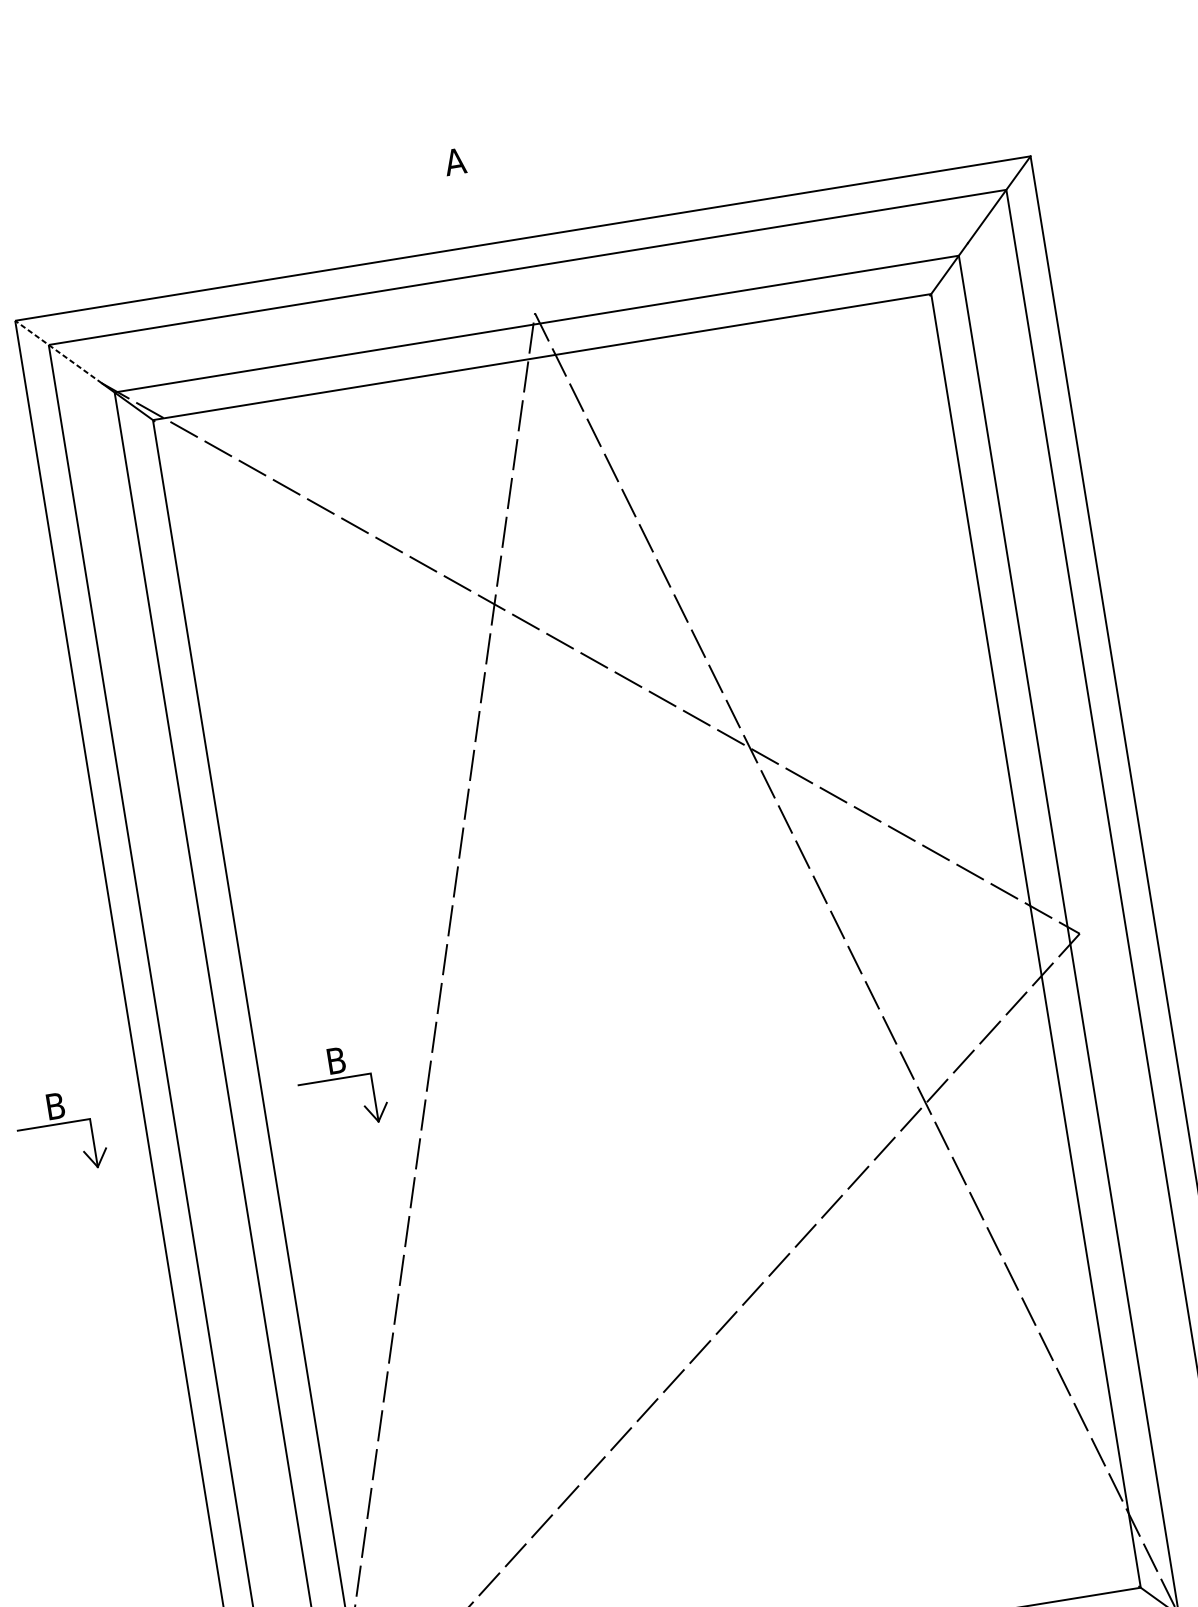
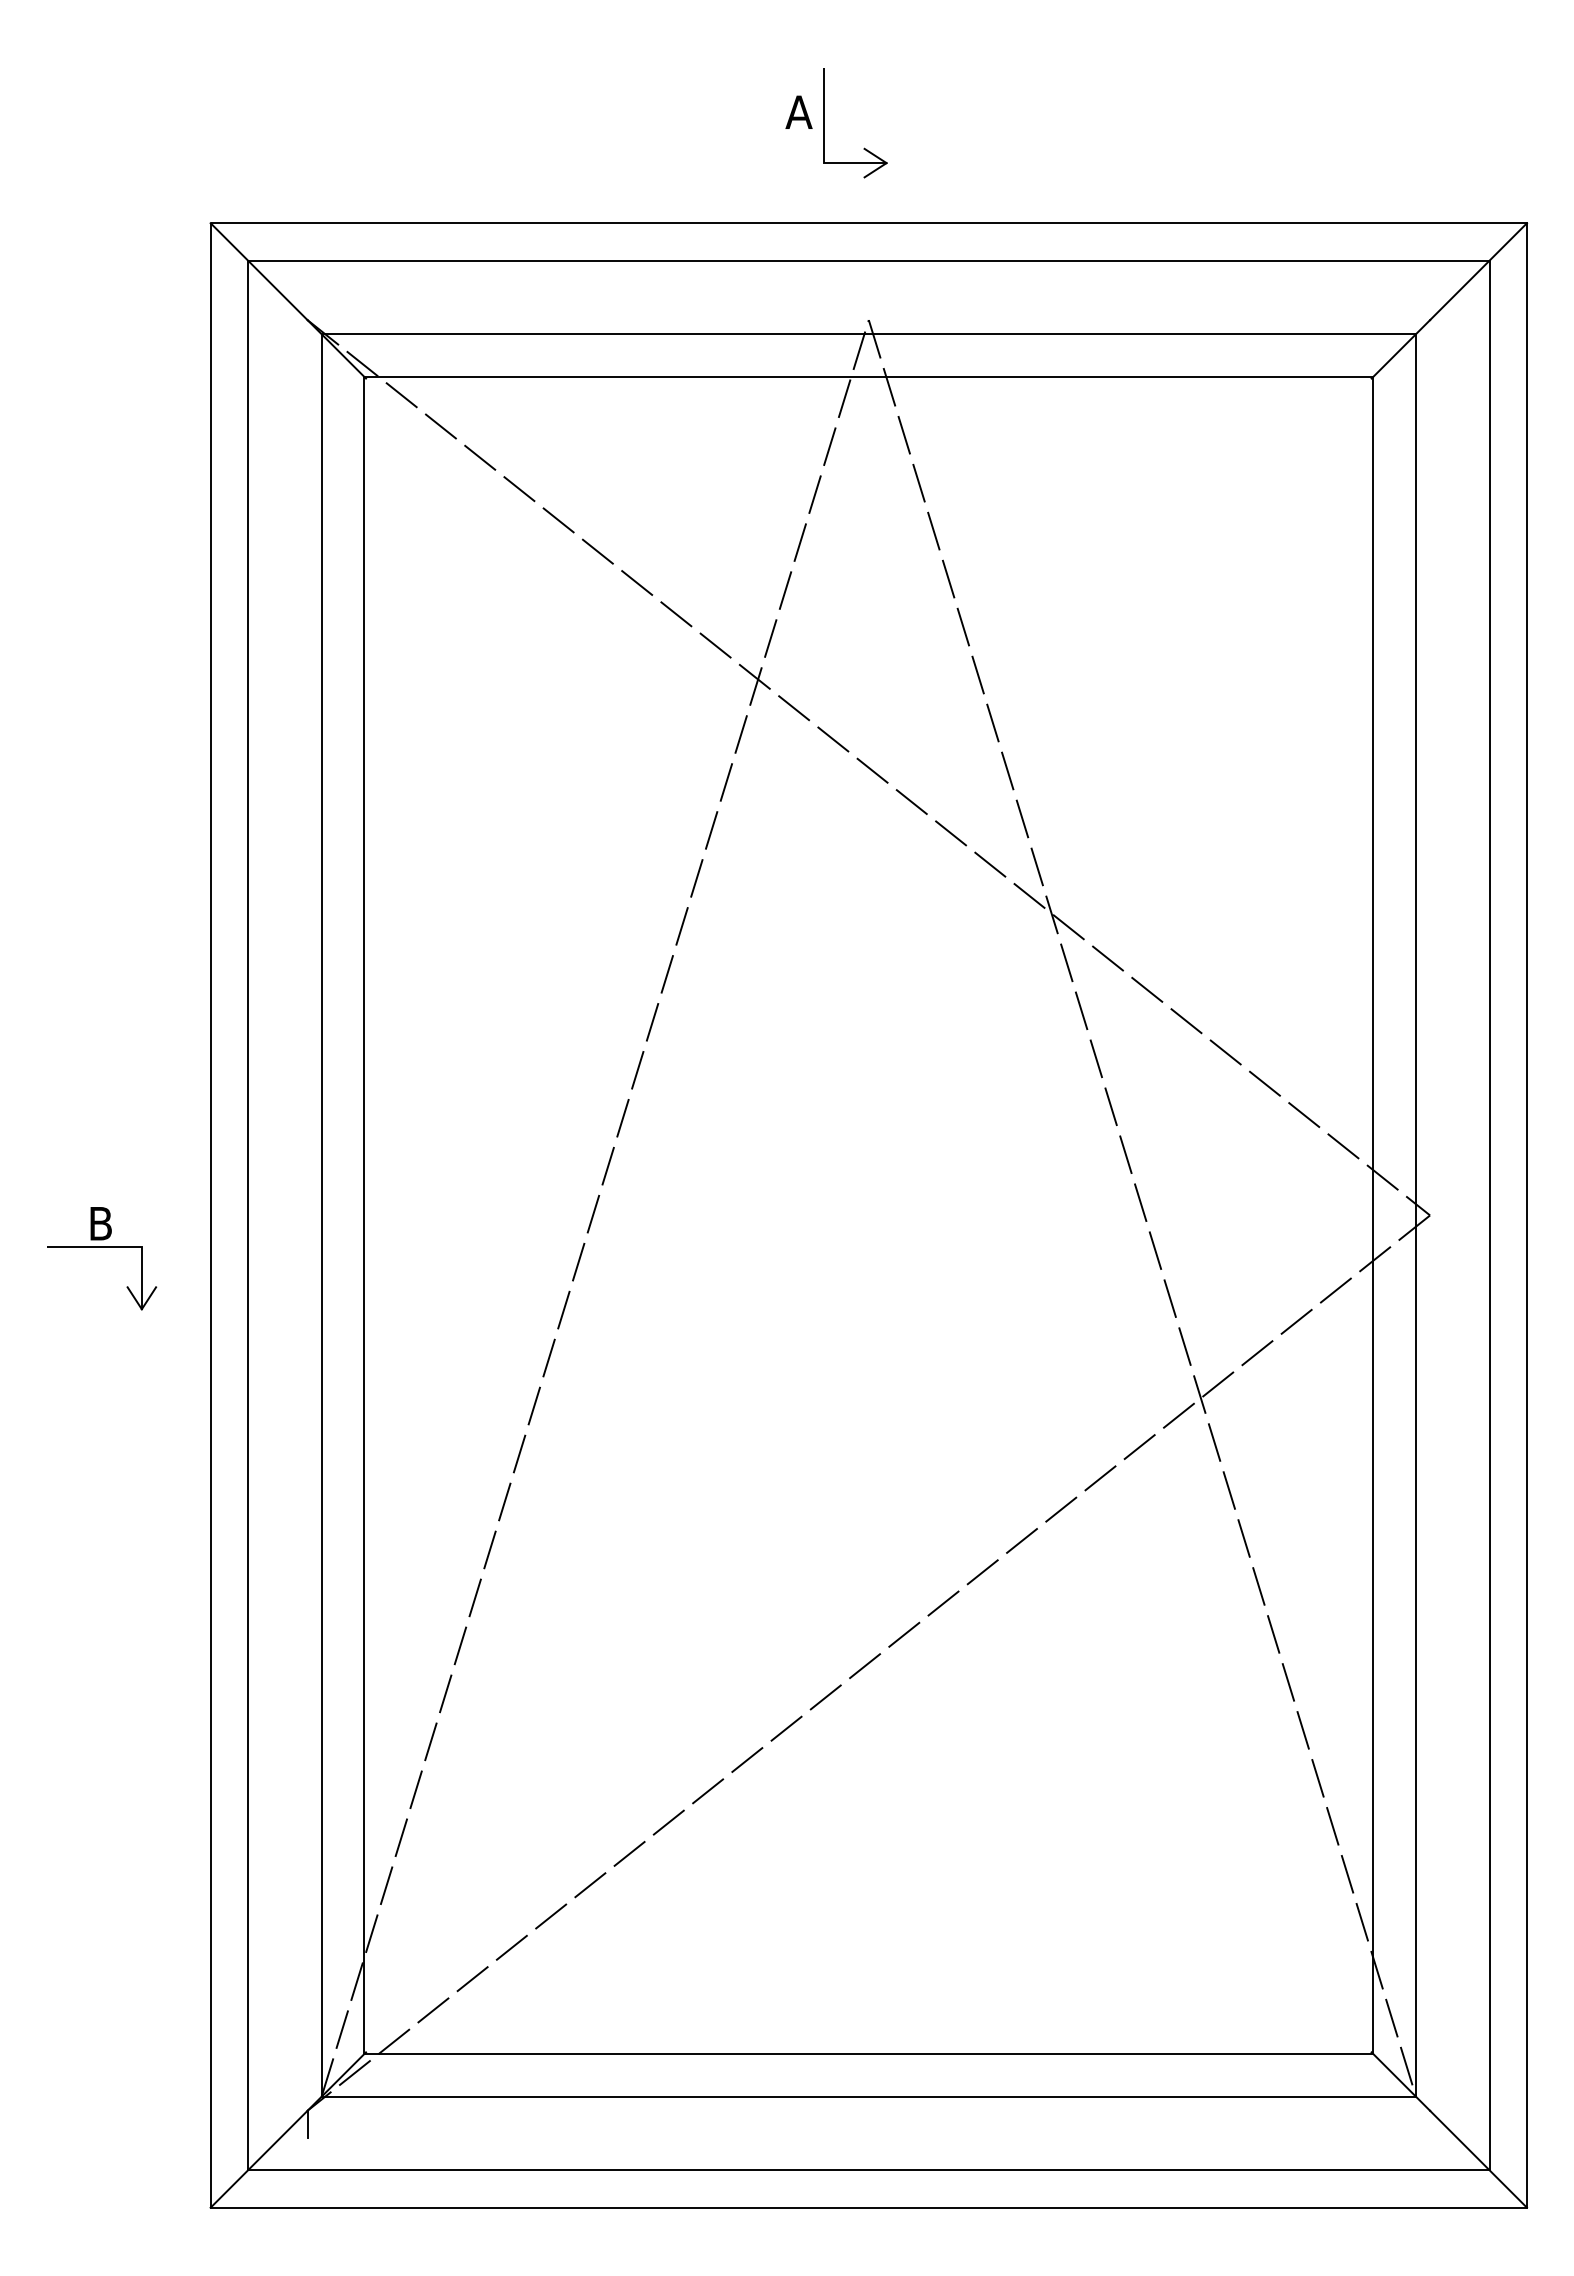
part: (510, 180) -> (864, 147), added
line: (58, 352) -> (258, 271), dashed -> solid
part: (340, 1078) -> (466, 1247), removed

